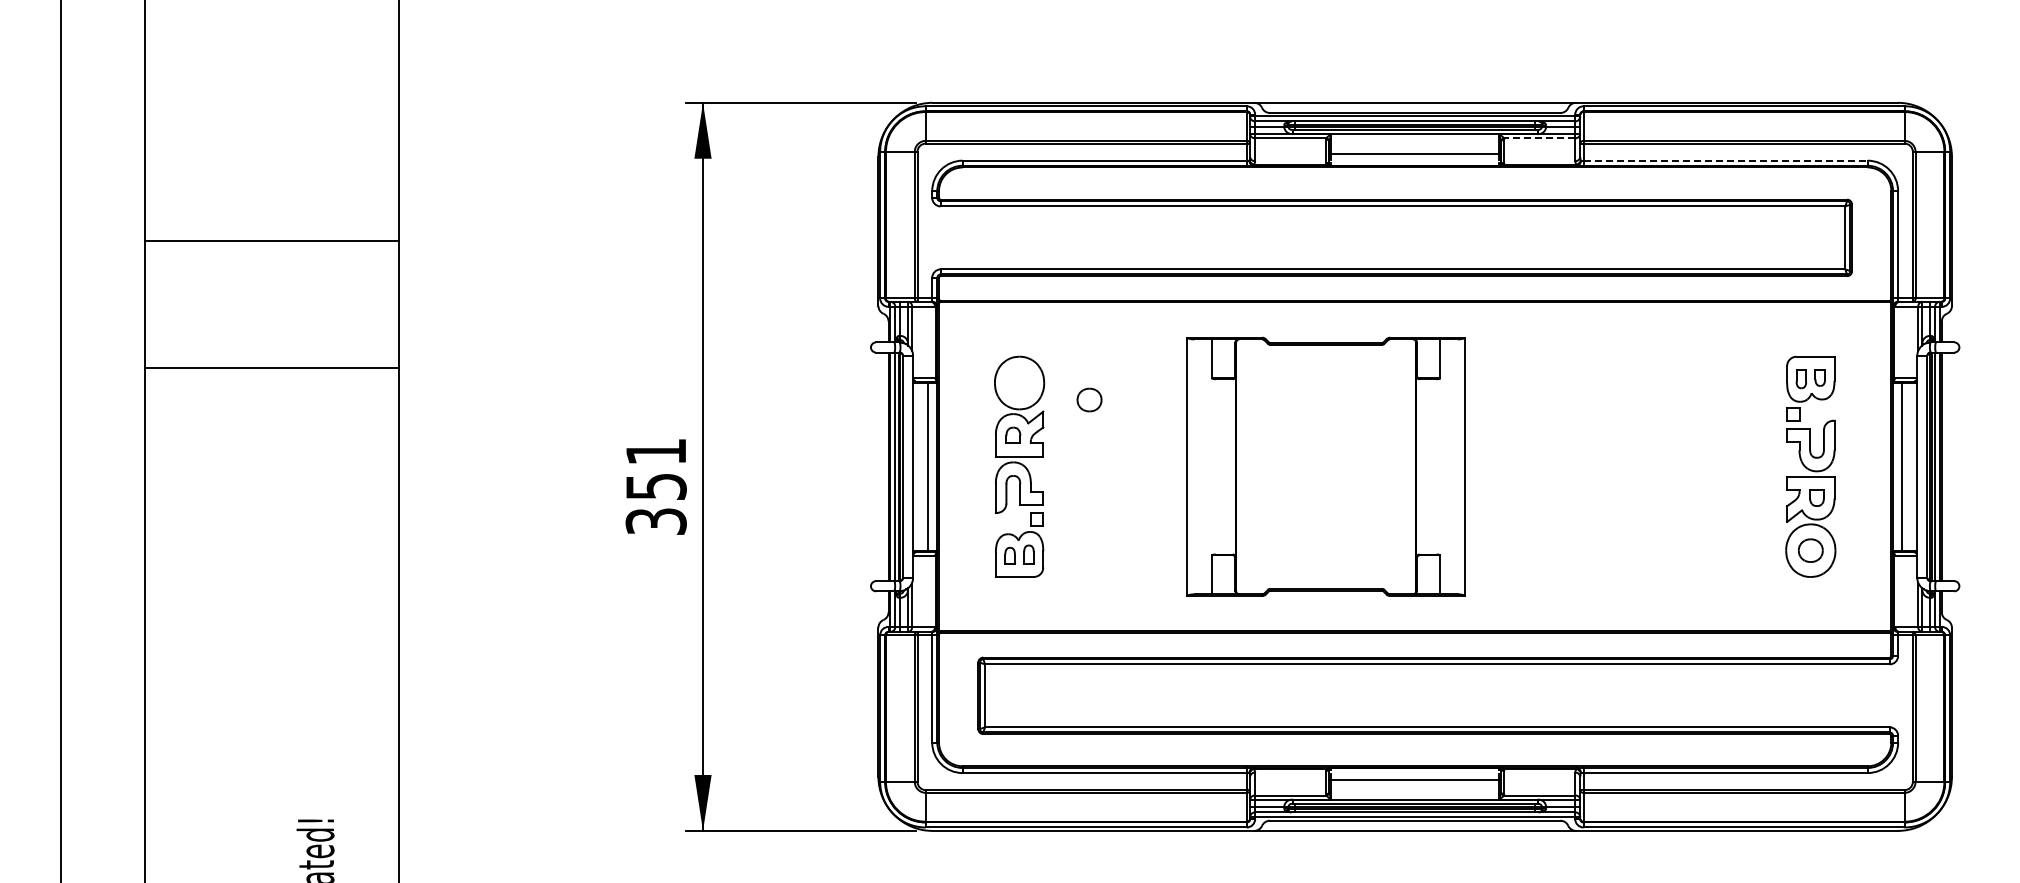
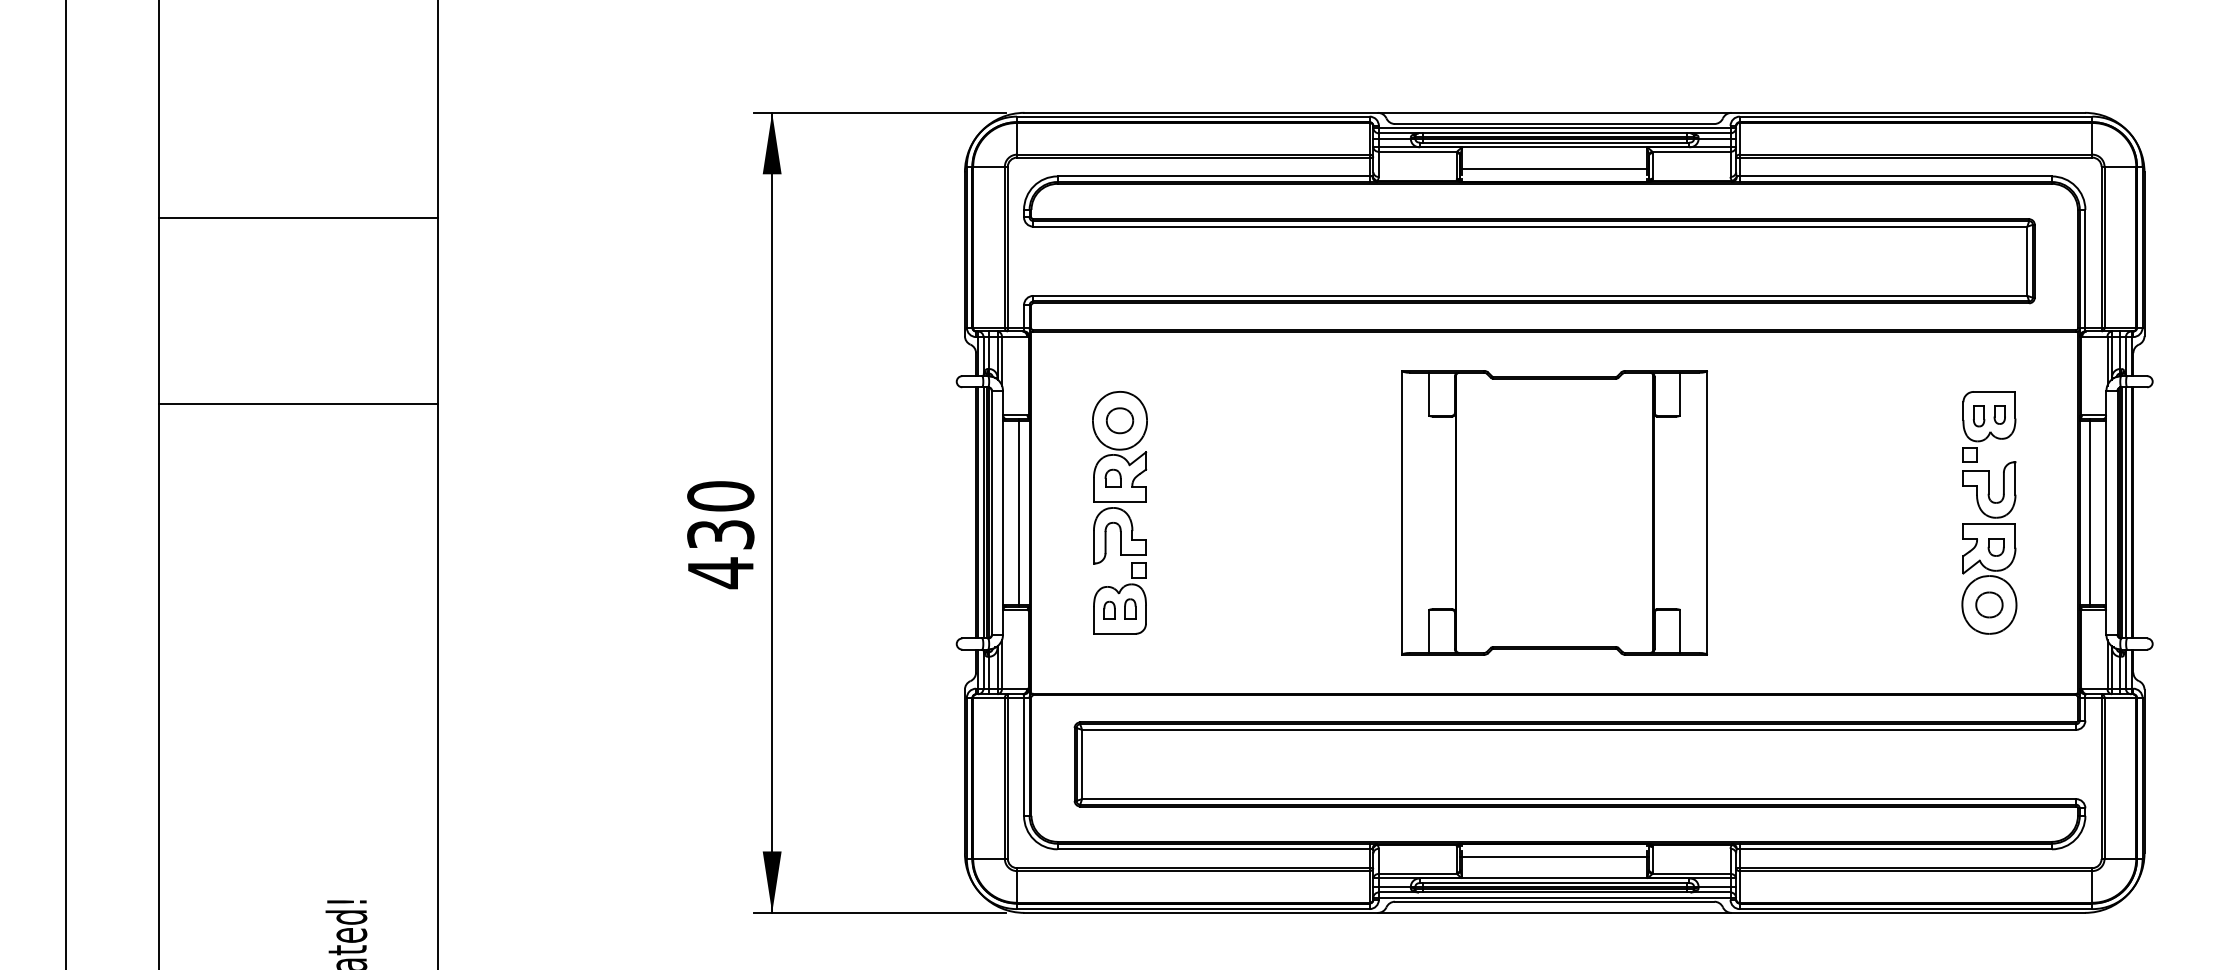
line: (1539, 138) -> (1691, 152), dashed -> solid
line: (1726, 160) -> (1896, 176), dashed -> solid
line: (272, 241) -> (299, 217), moved
part: (1089, 399) -> (1119, 420), moved
part: (1325, 466) -> (1553, 512), moved
text: (655, 487) -> (719, 535), 351 -> 430

